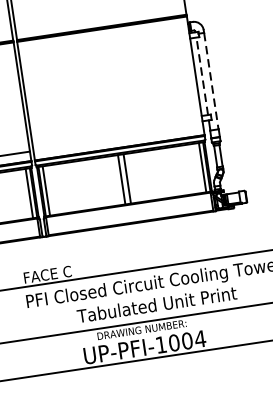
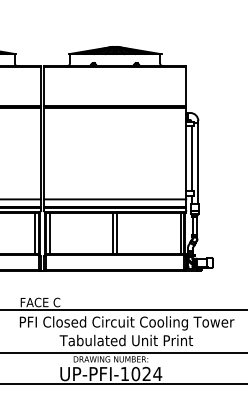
line: (202, 76) -> (191, 158), dashed -> solid
line: (211, 81) -> (198, 164), dashed -> solid
line: (117, 138) -> (114, 199), added
text: (187, 341) -> (146, 374), UP-PFI-1004 -> UP-PFI-1024

